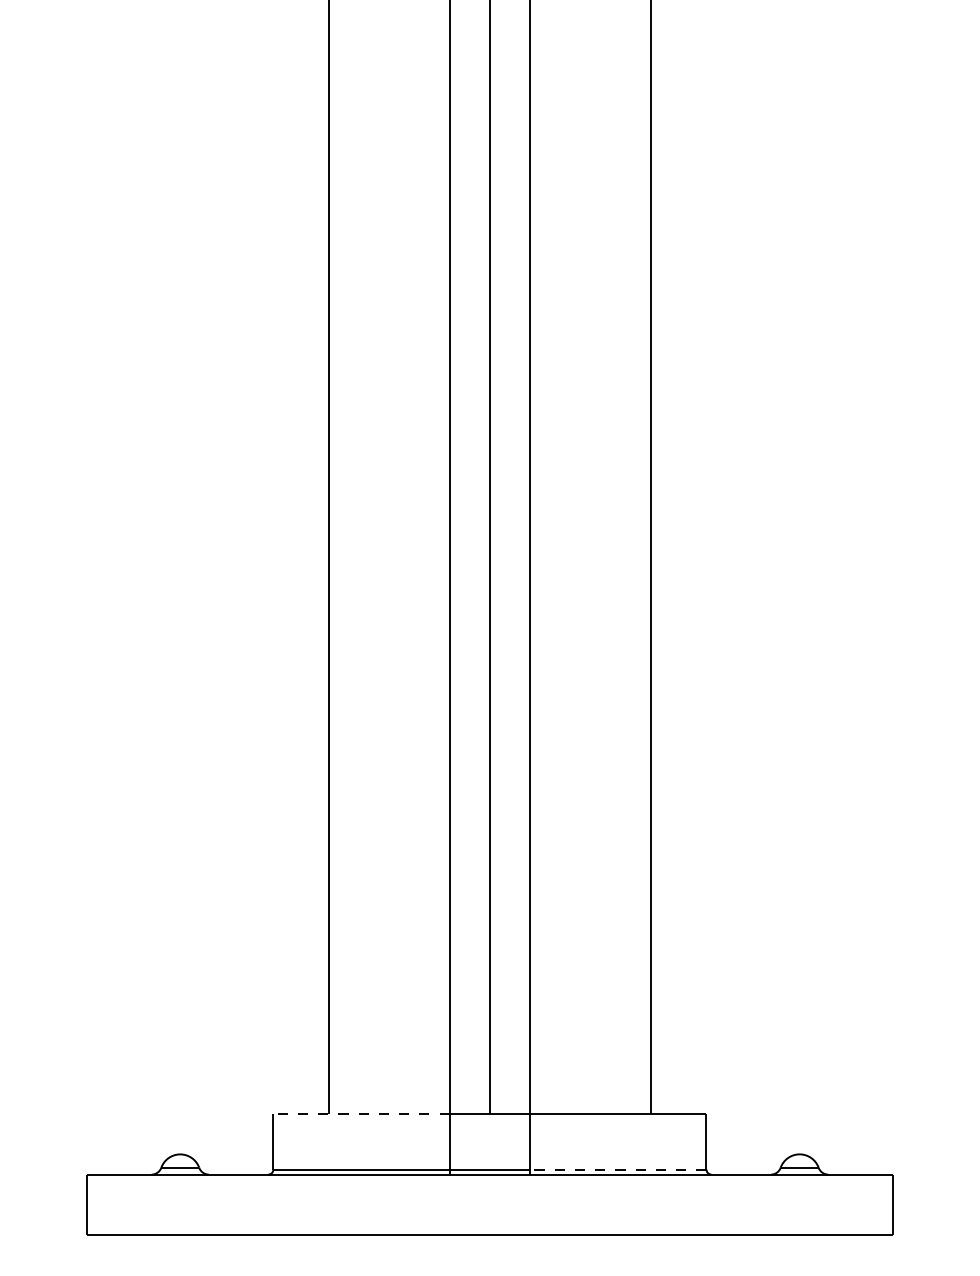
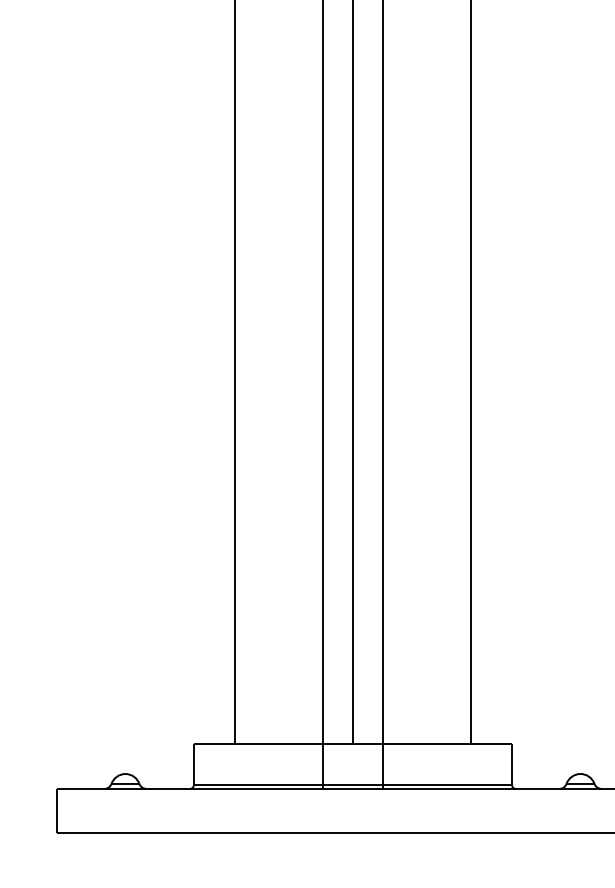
line: (361, 1114) -> (258, 744), dashed -> solid
line: (617, 1169) -> (446, 785), dashed -> solid

